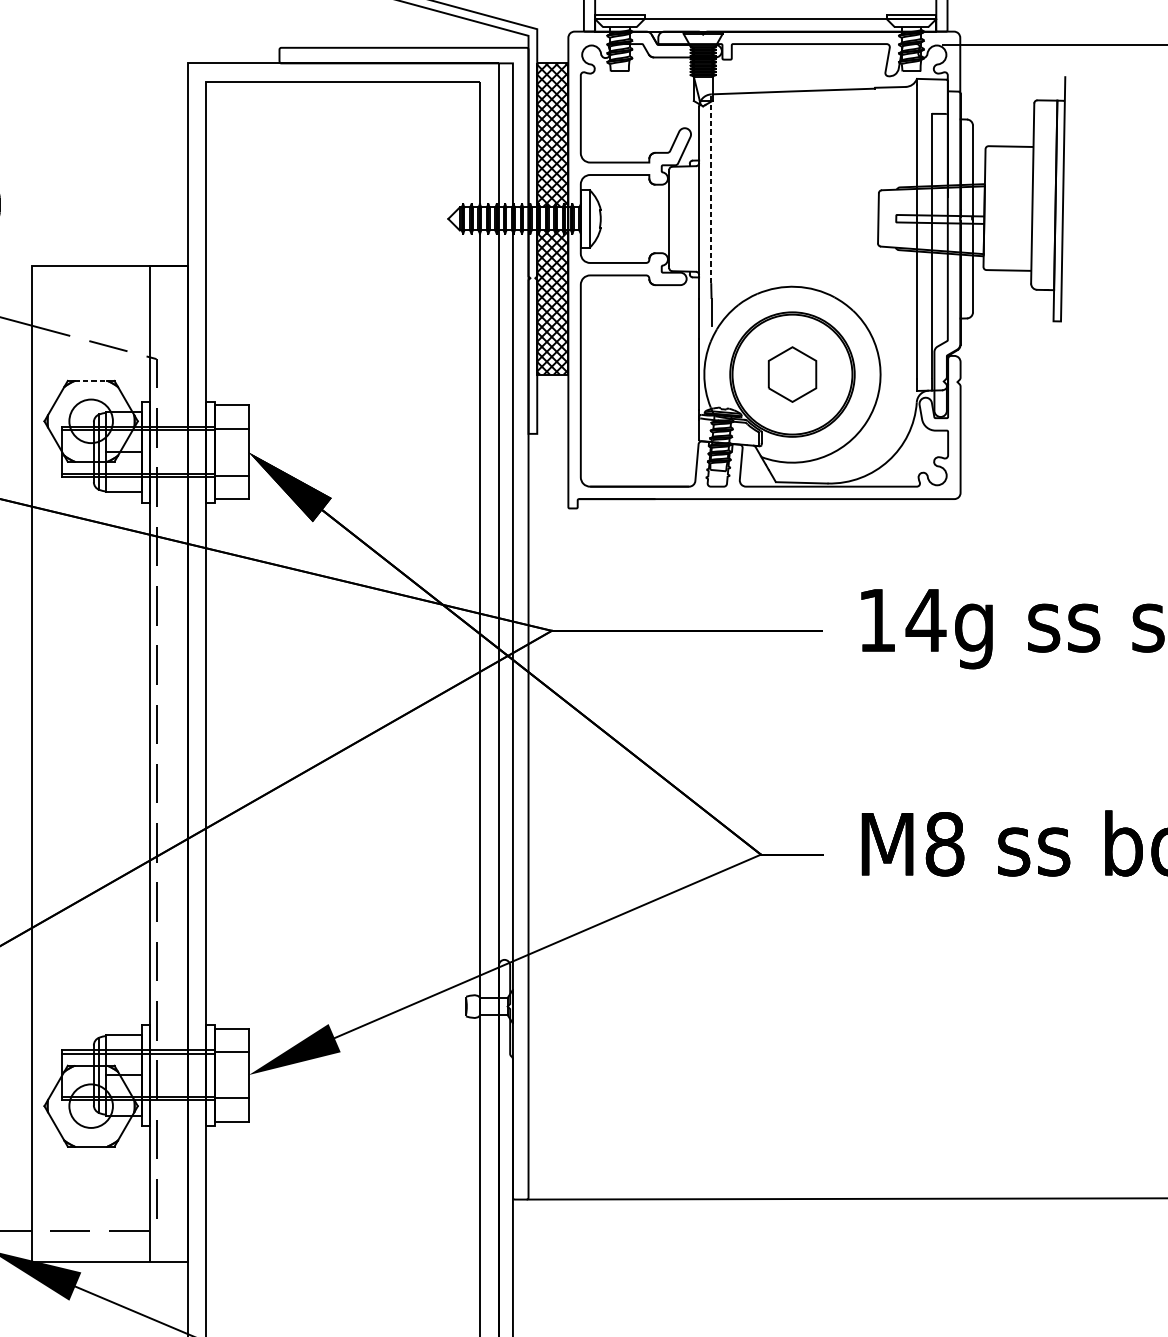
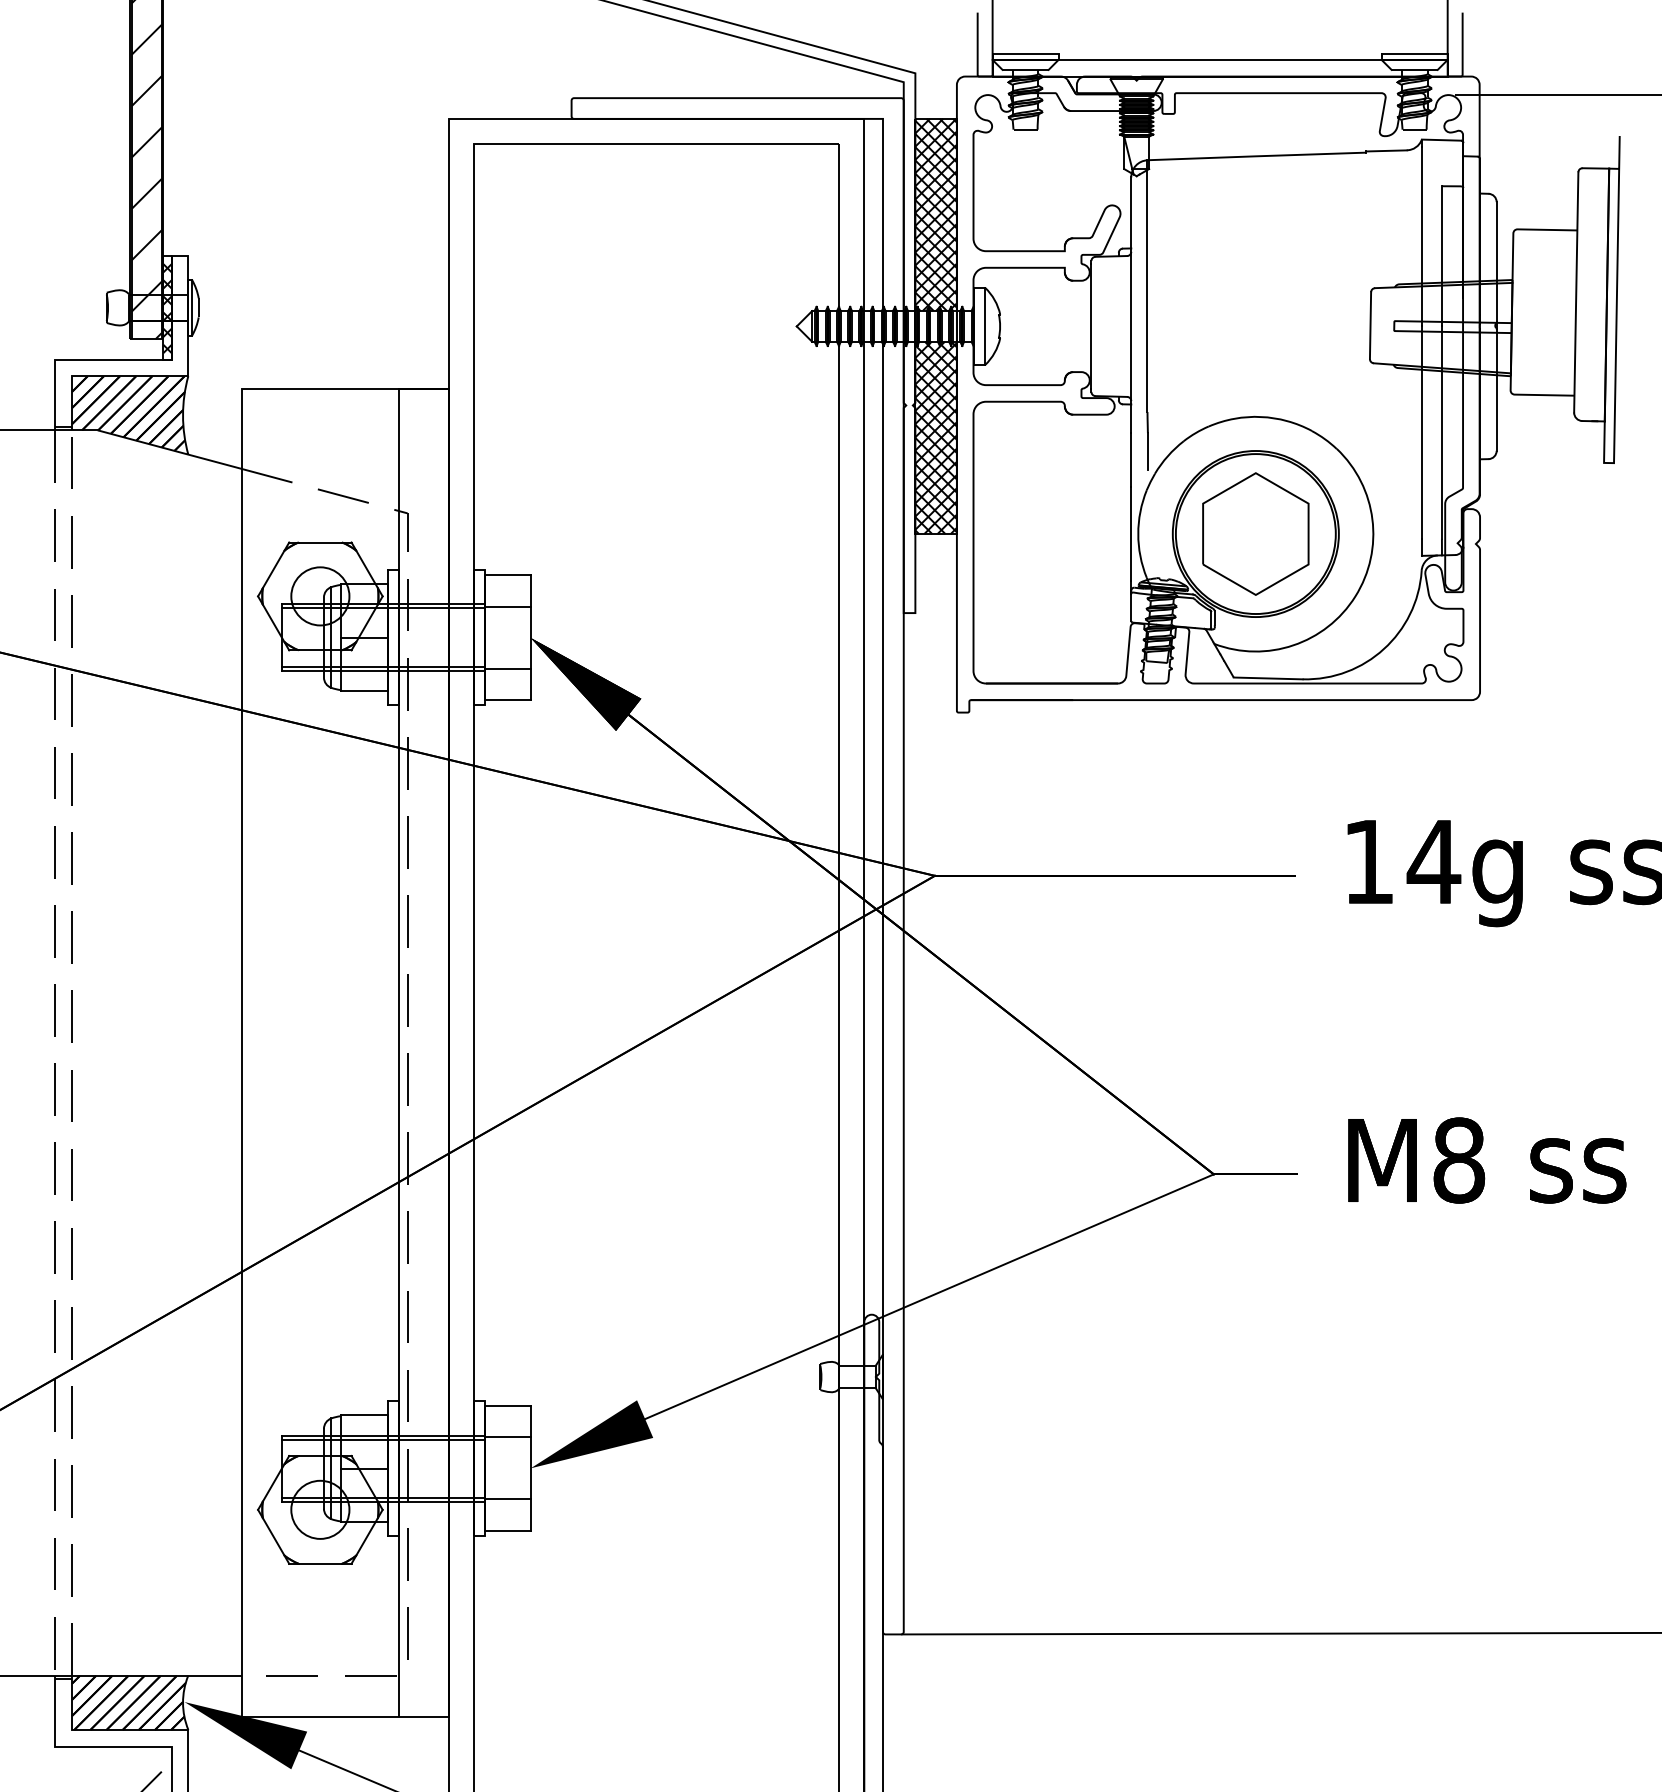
line: (711, 189) -> (1147, 286), dashed -> solid
part: (792, 374) -> (1255, 533), size x1.67
line: (91, 380) -> (320, 542), dashed -> solid

